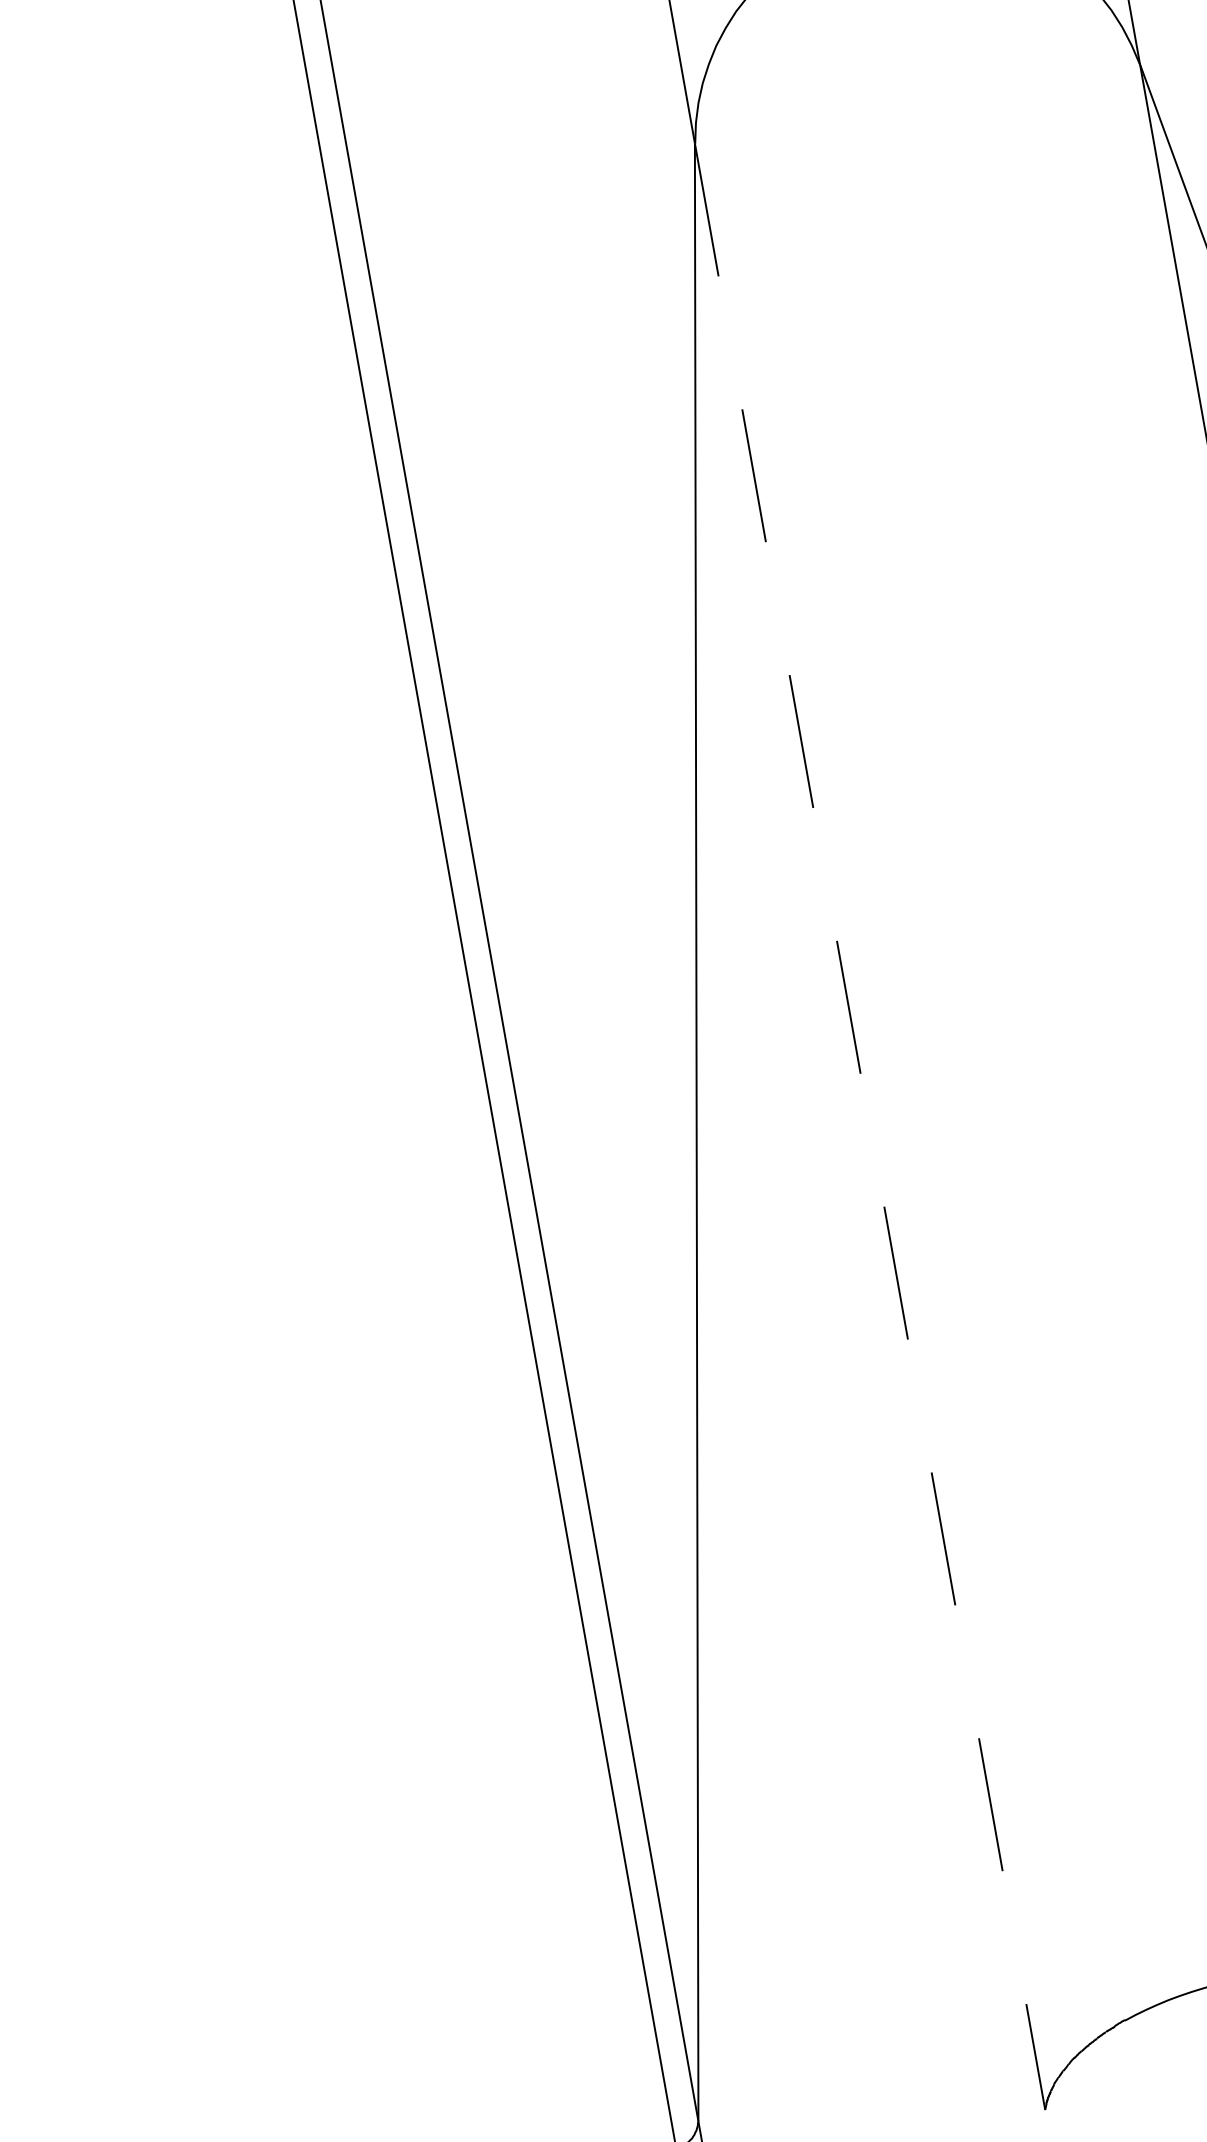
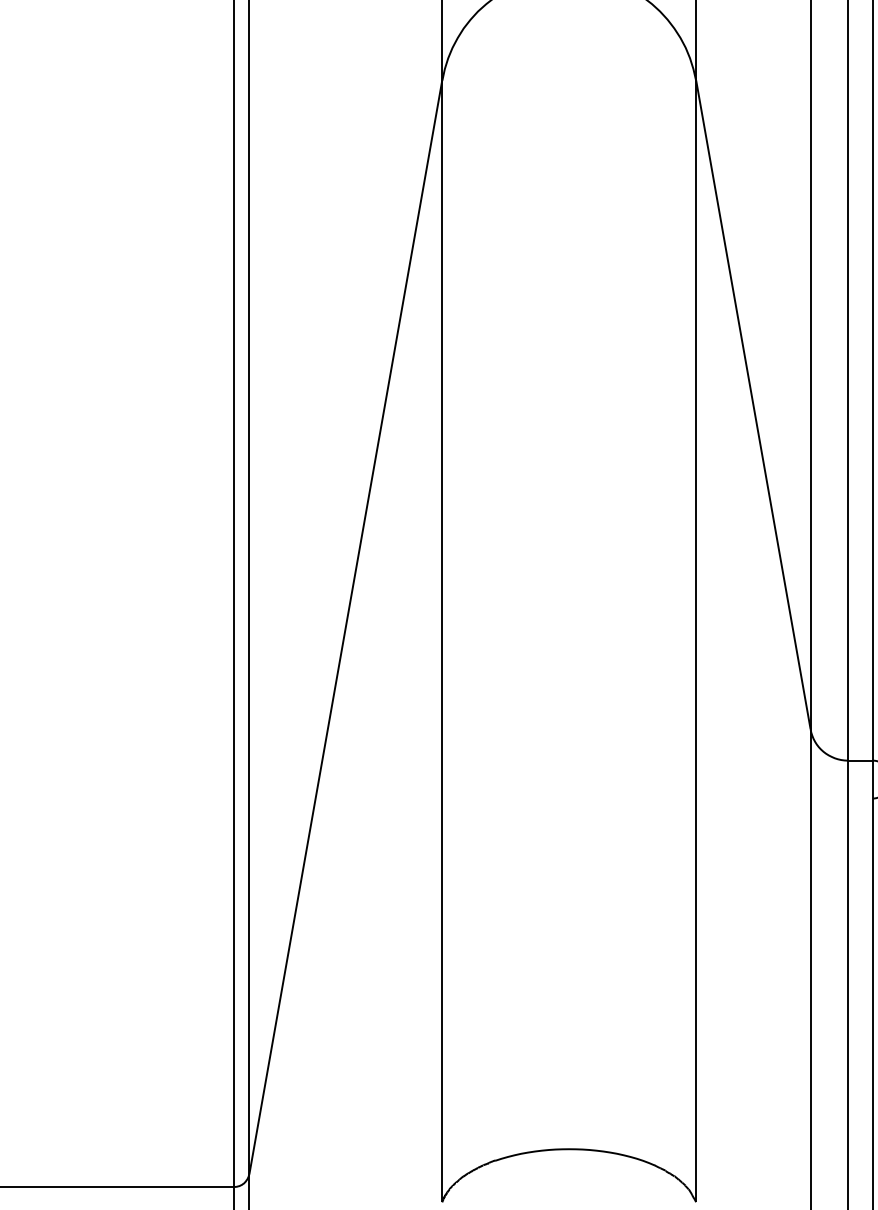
line: (870, 1126) -> (442, 641), dashed -> solid

